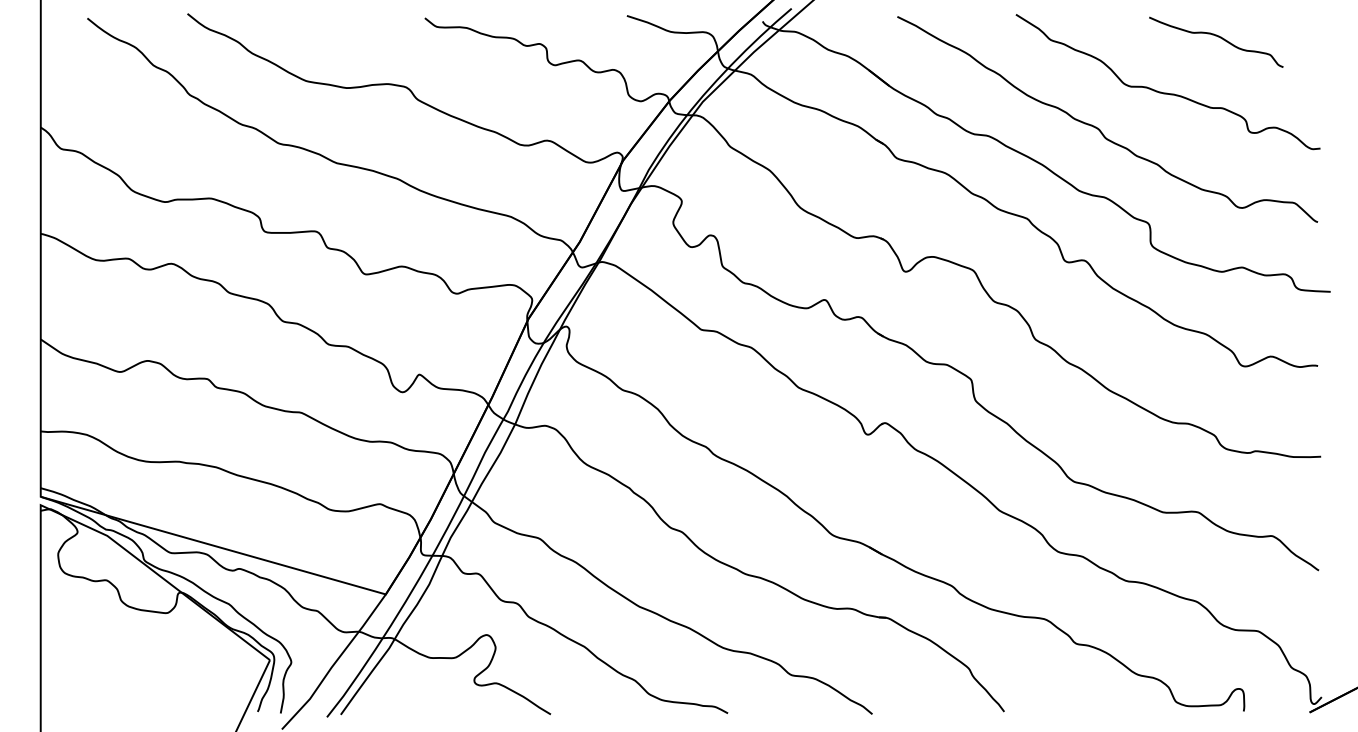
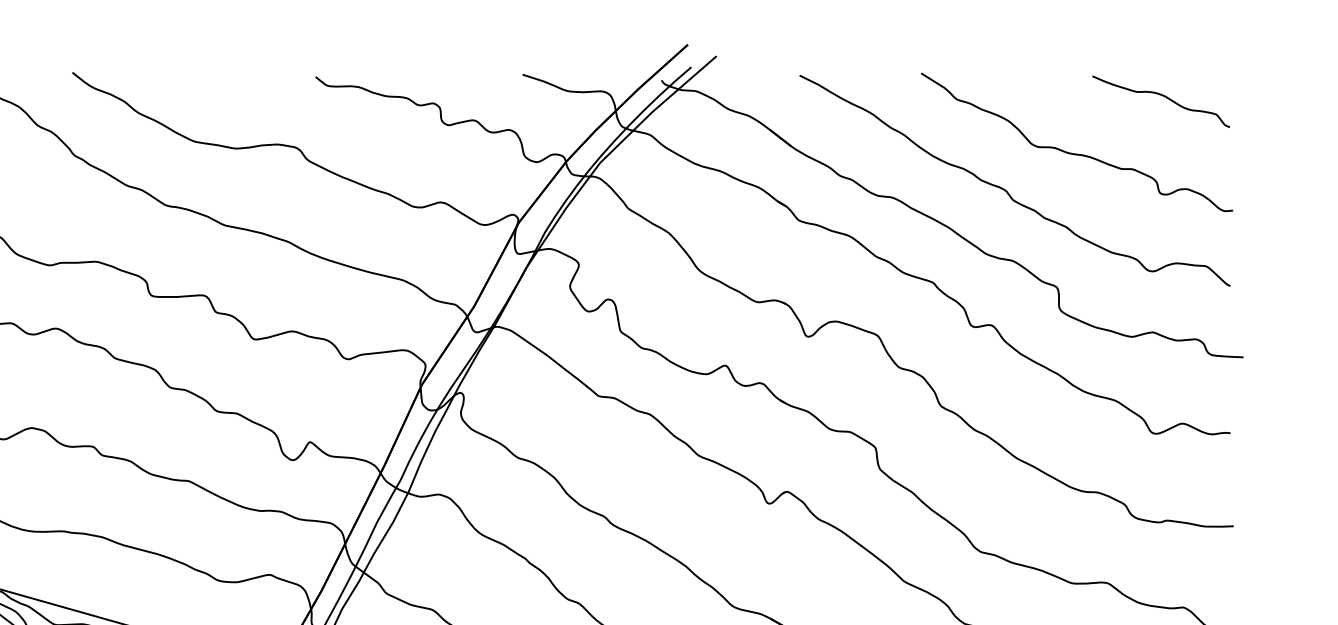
curve: (1218, 37) -> (1163, 96), moved

